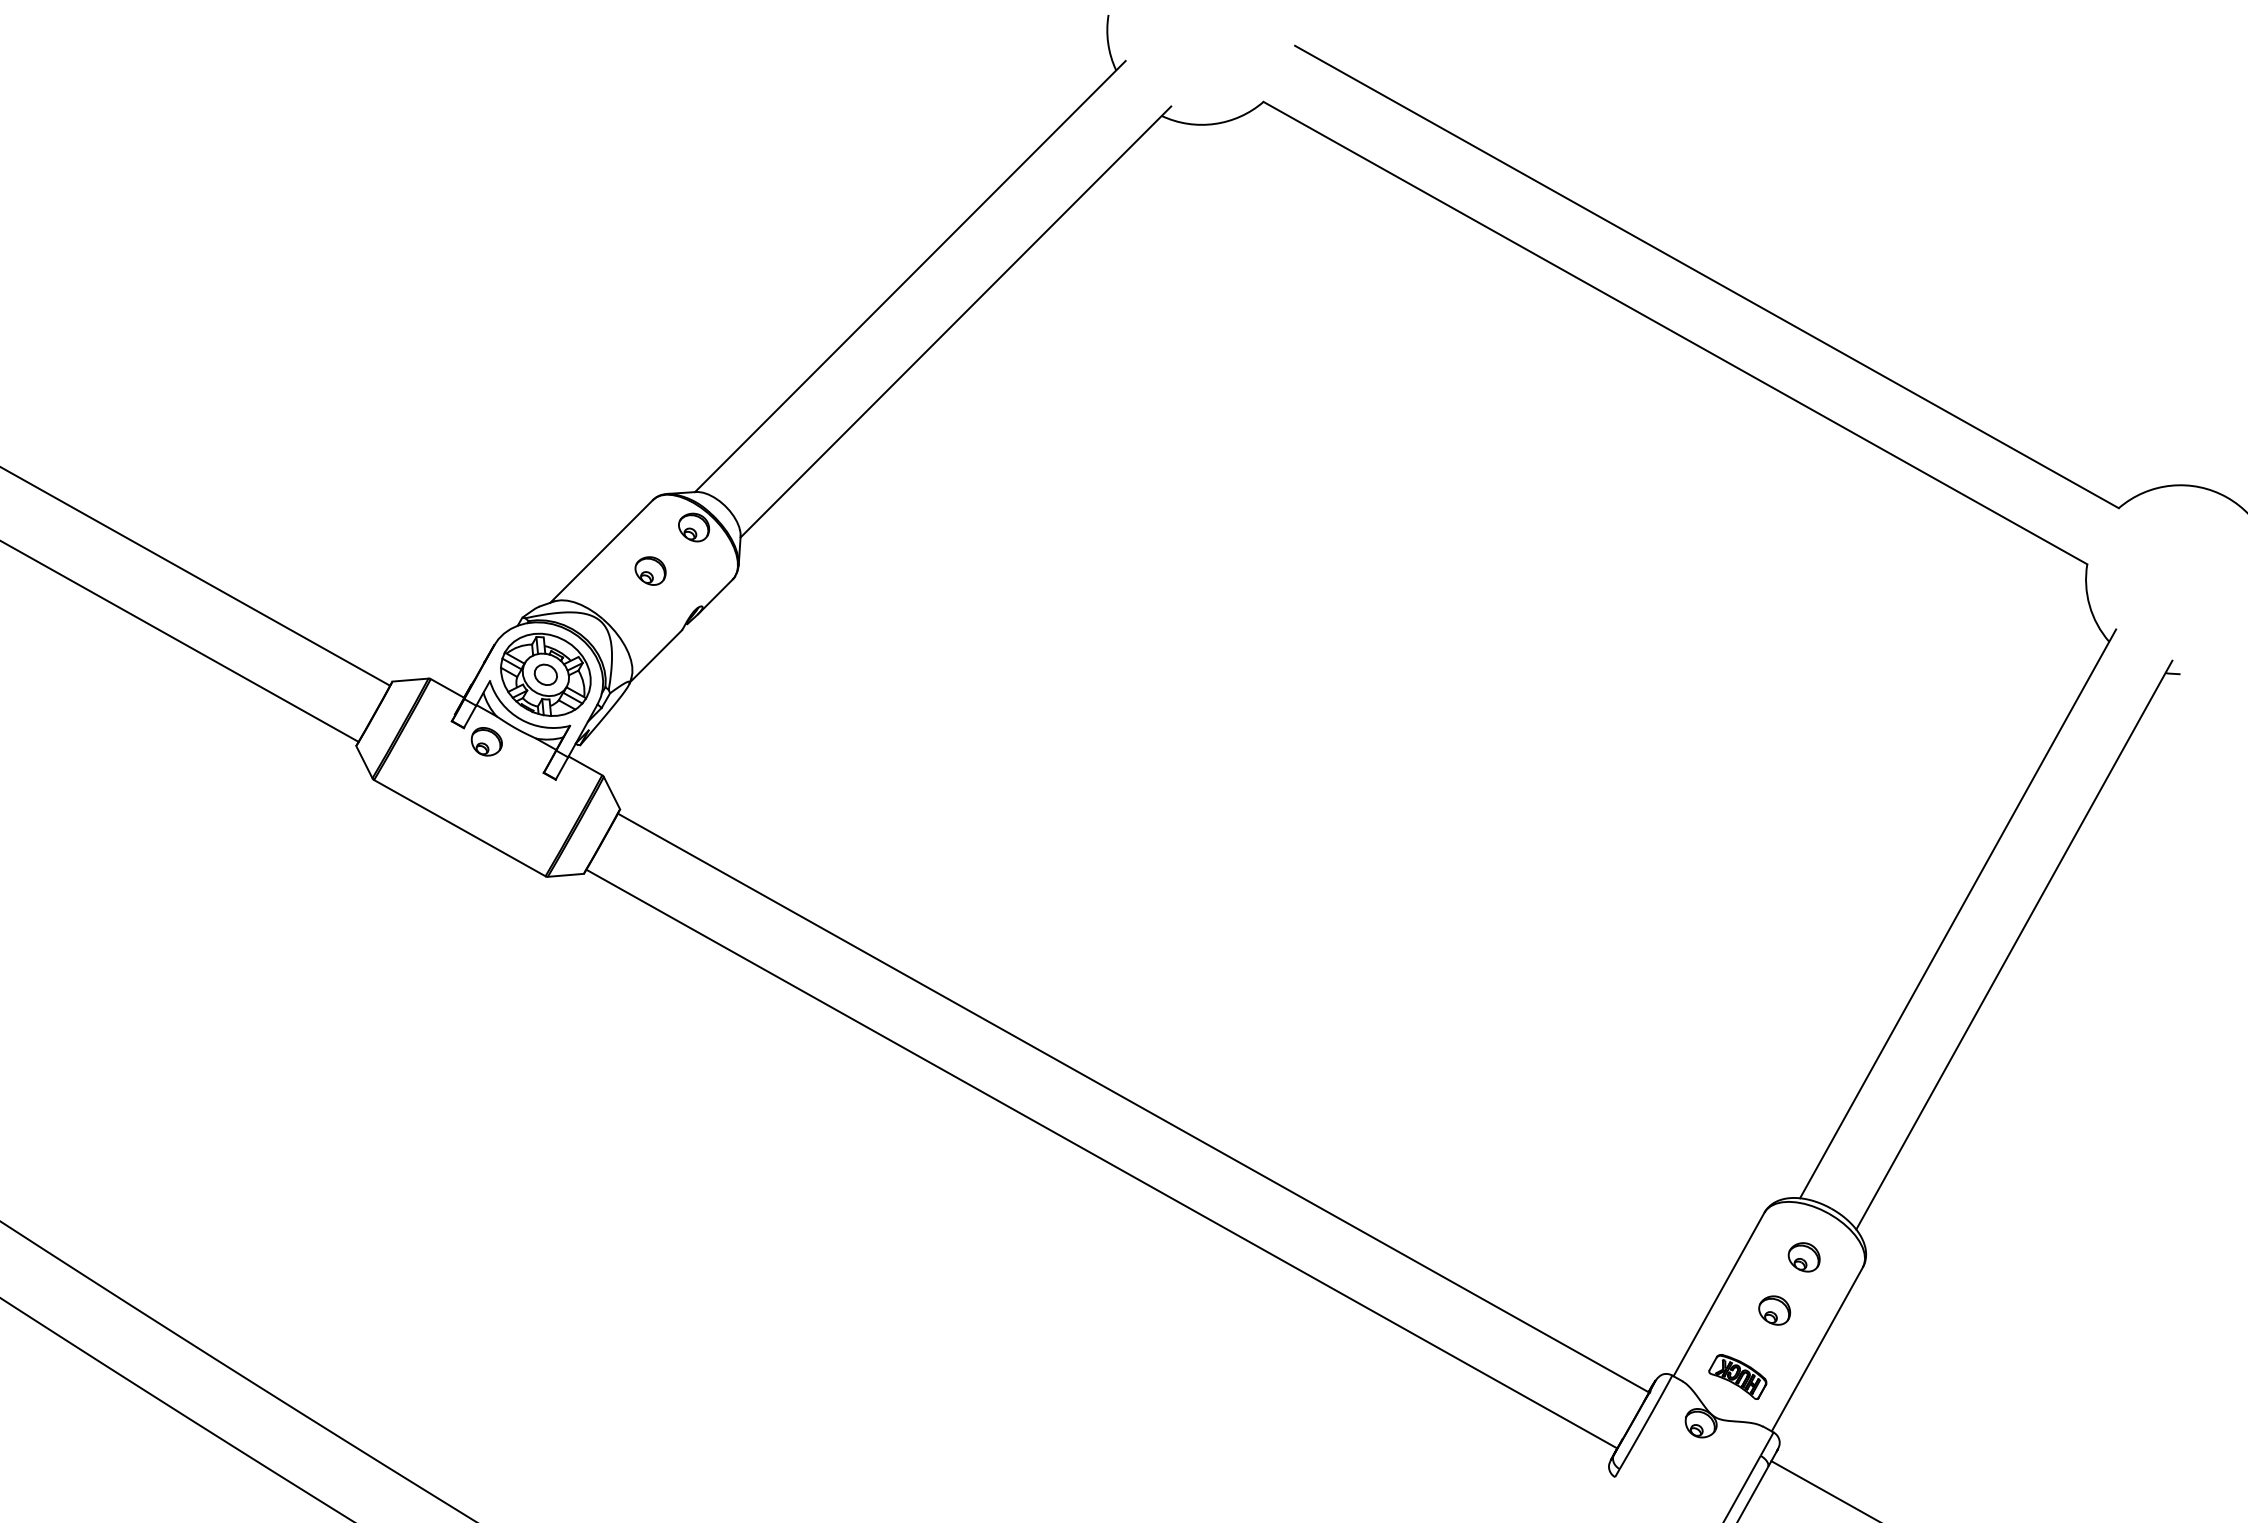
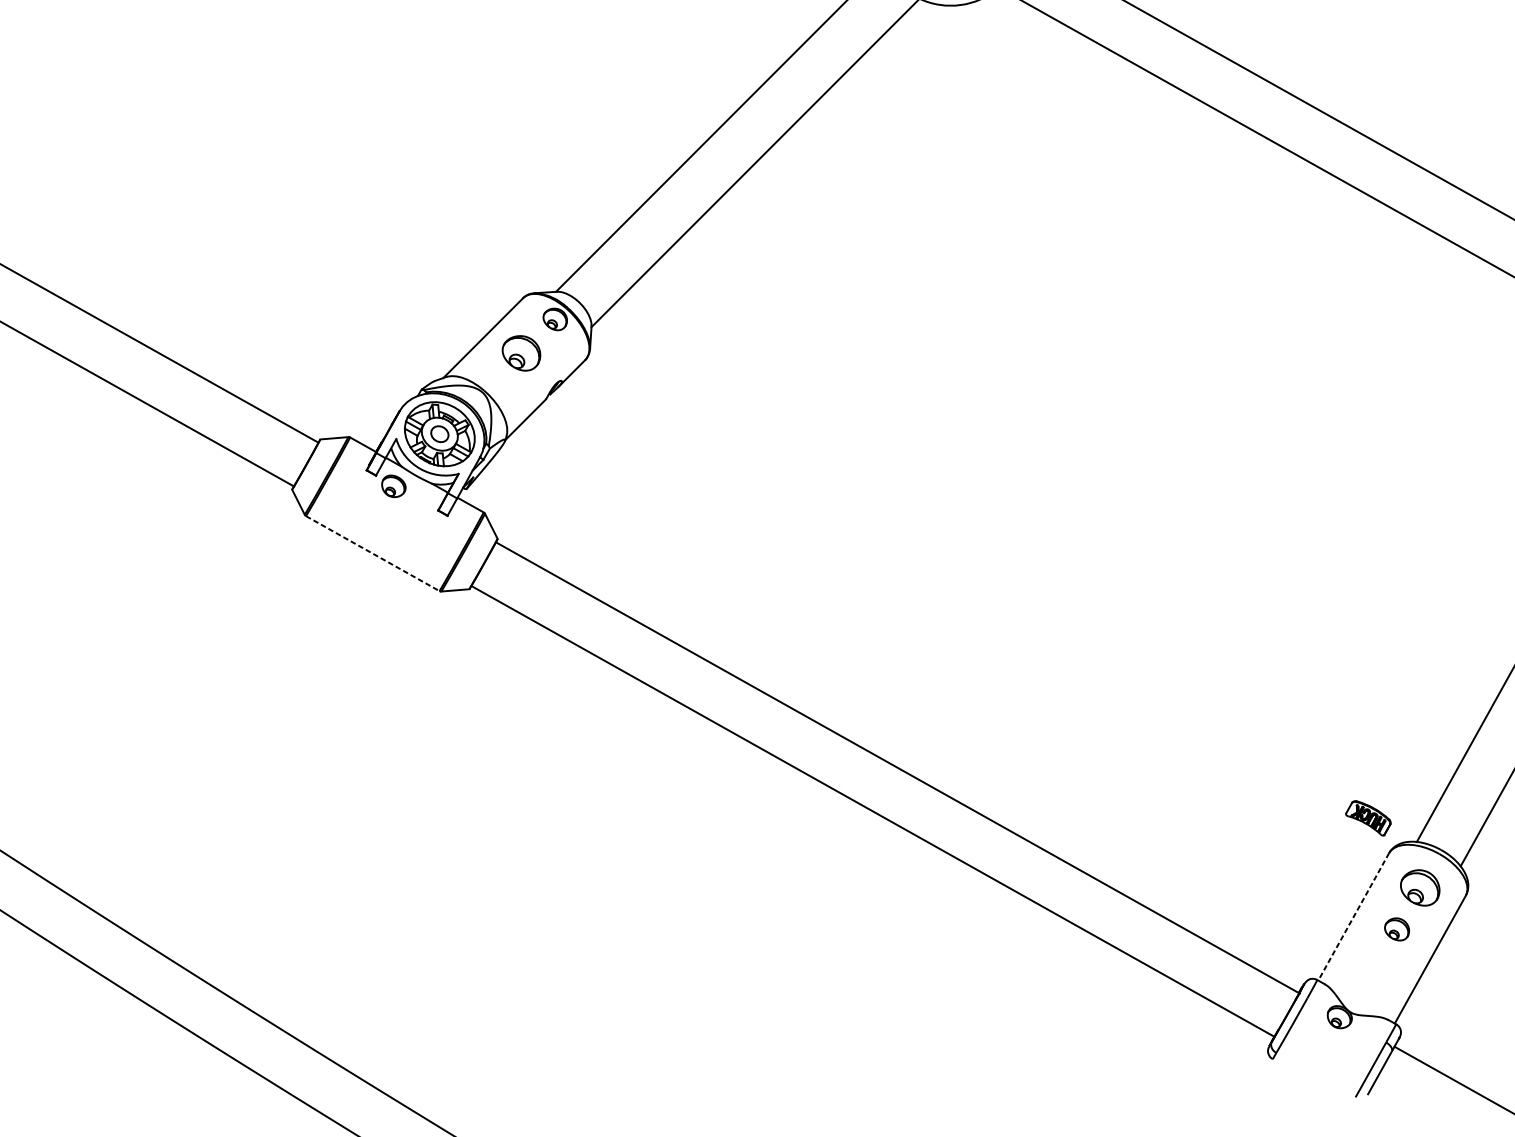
part: (650, 570) -> (521, 352), size x1.6
line: (460, 828) -> (373, 553), solid -> dashed
part: (1803, 1257) -> (1419, 888), size x1.6
line: (1719, 1294) -> (1354, 916), solid -> dashed
part: (1737, 1376) -> (1368, 817), moved

